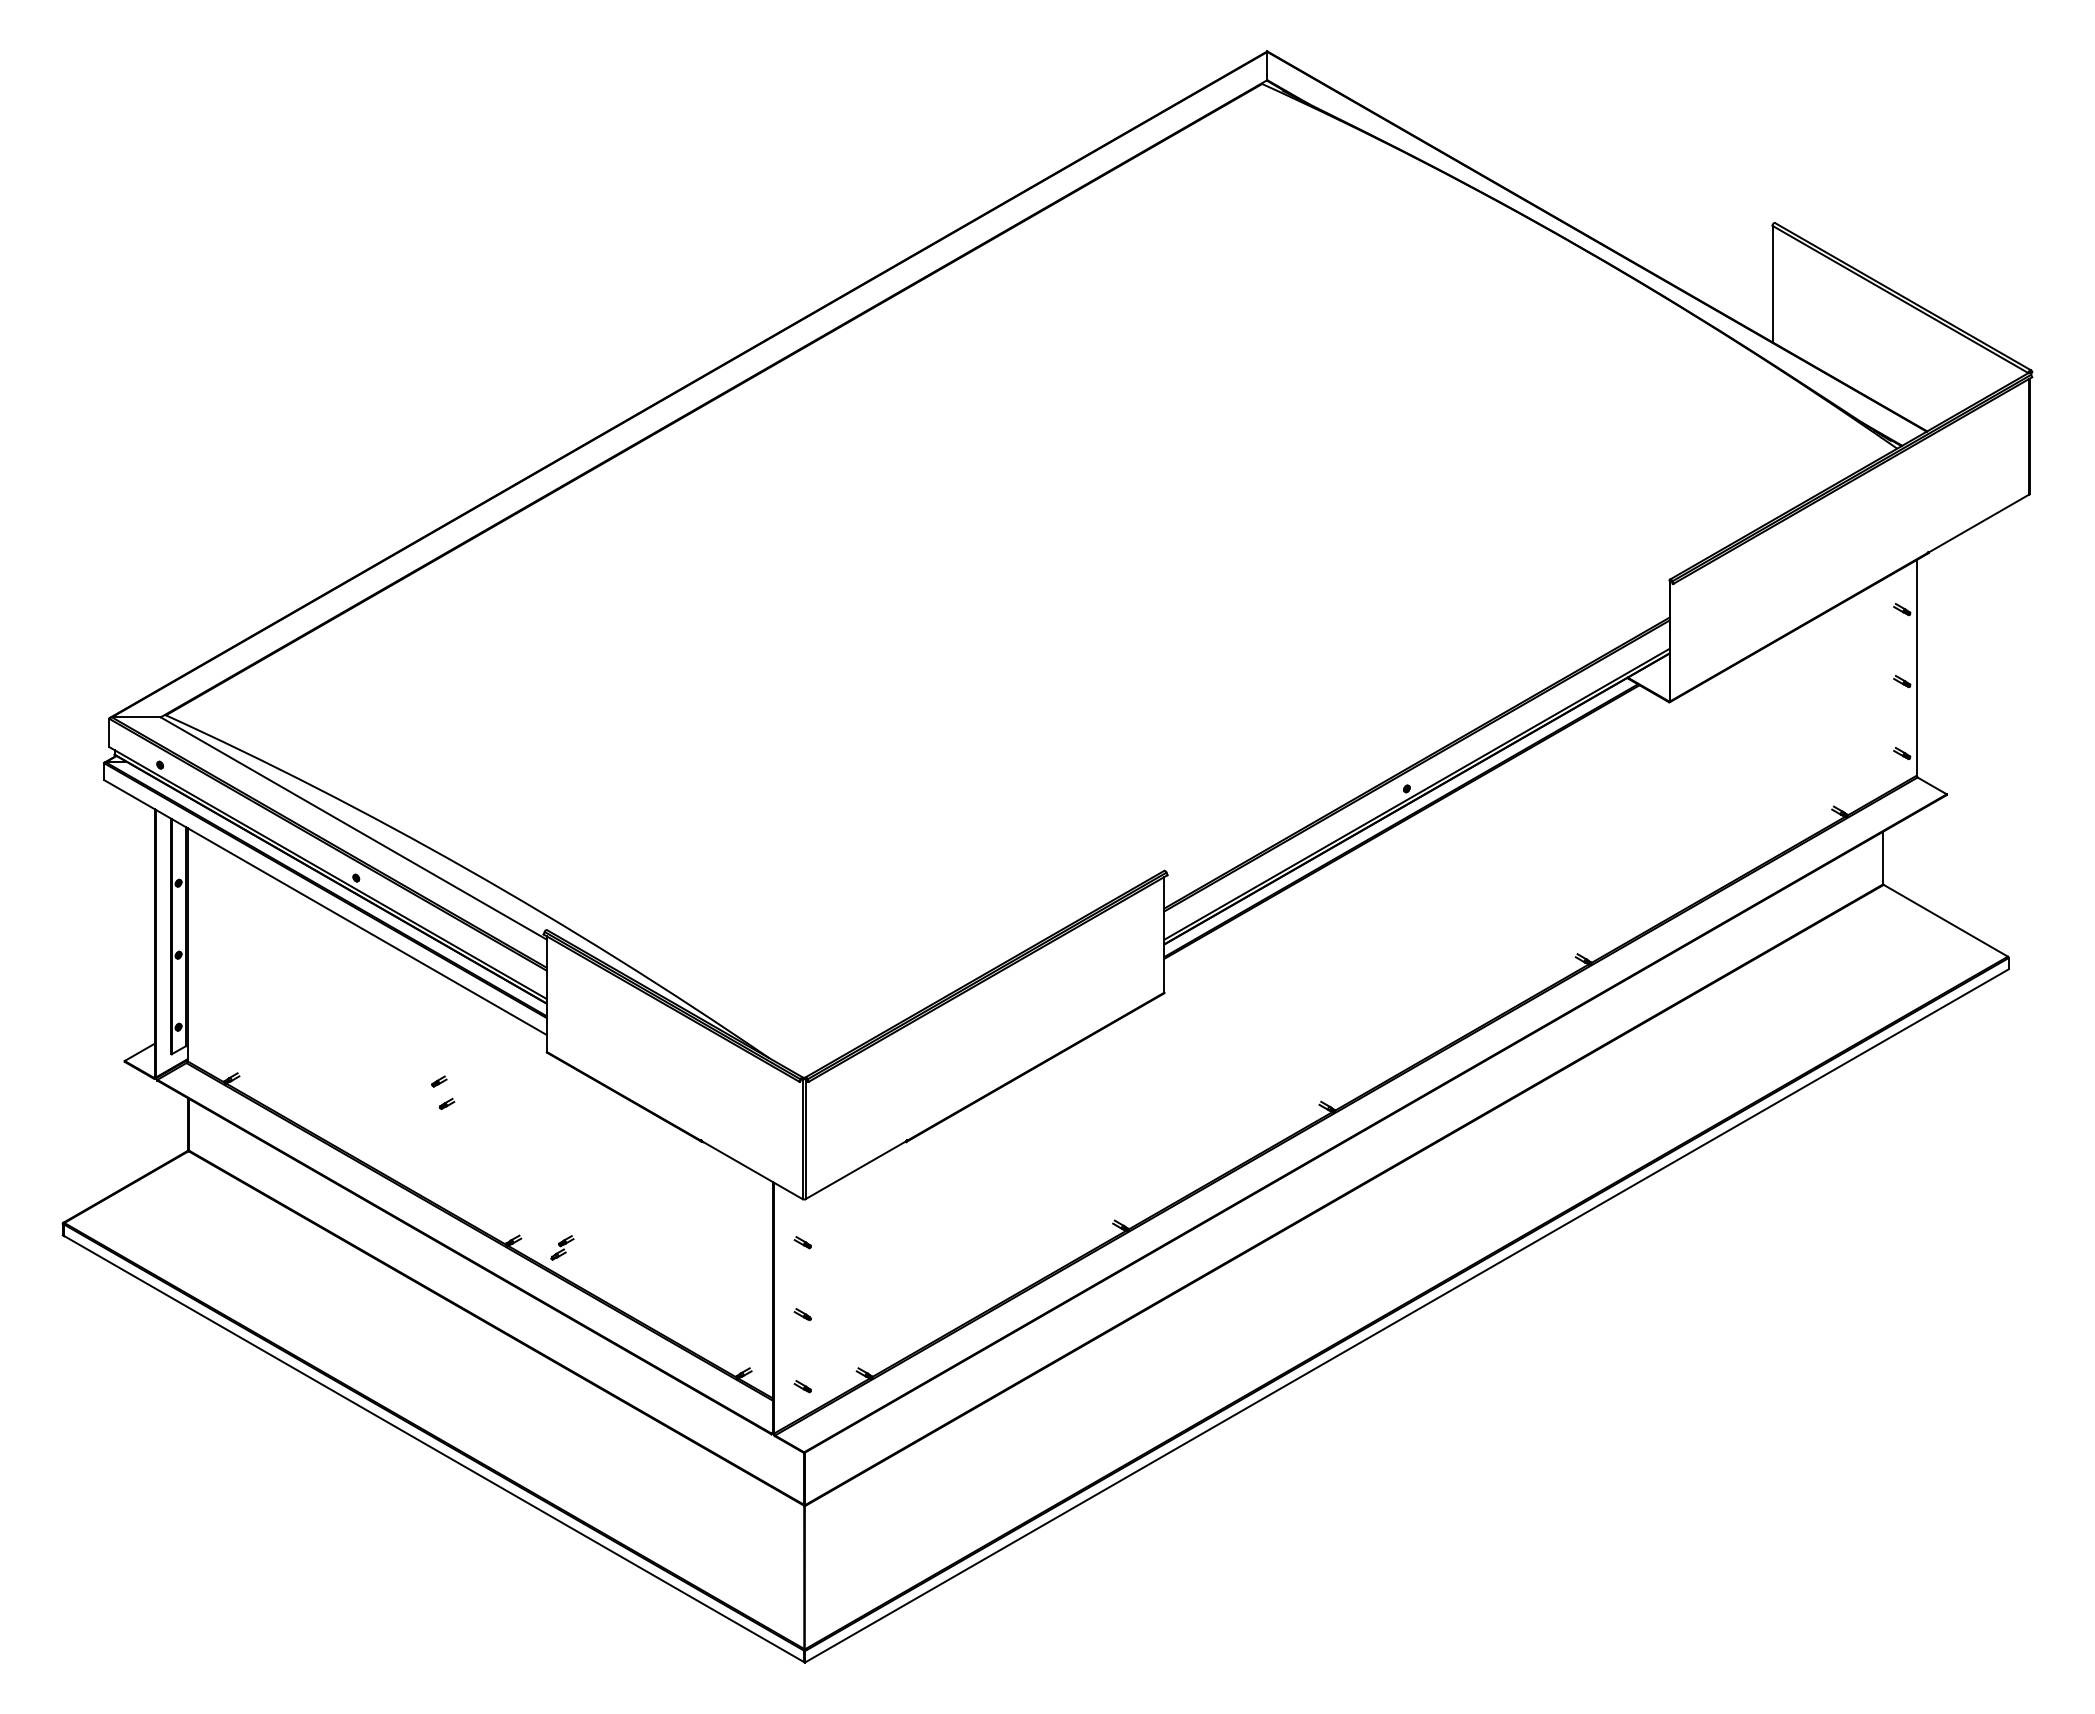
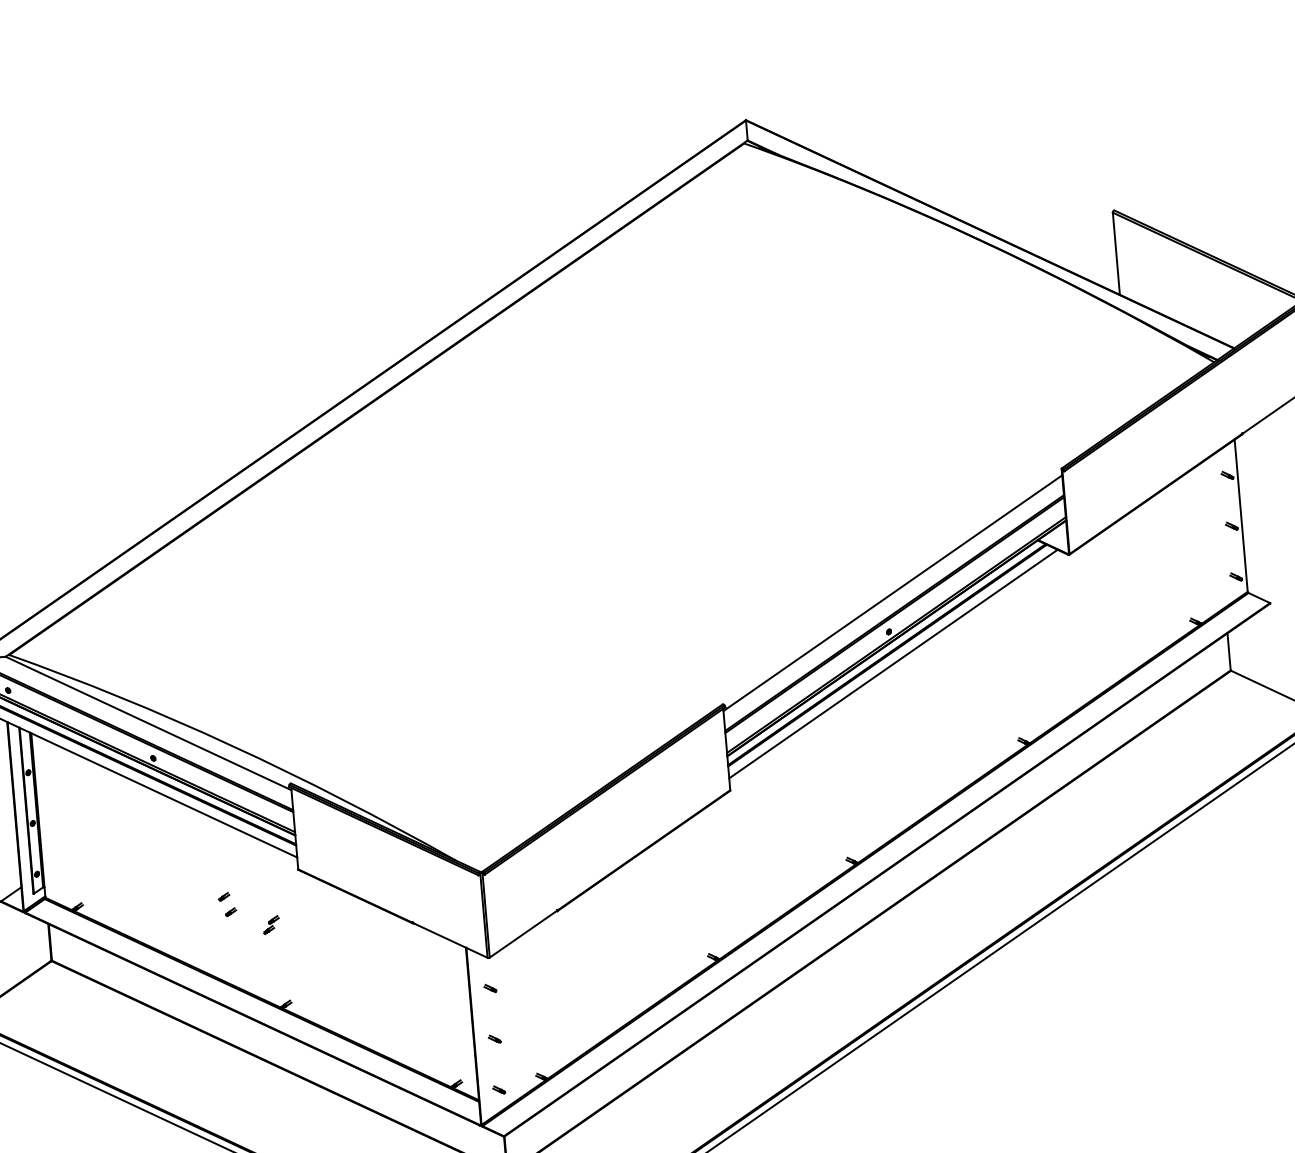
line: (1416, 734) -> (892, 592), added
line: (1409, 834) -> (893, 663), added
part: (562, 1247) -> (271, 924), moved

